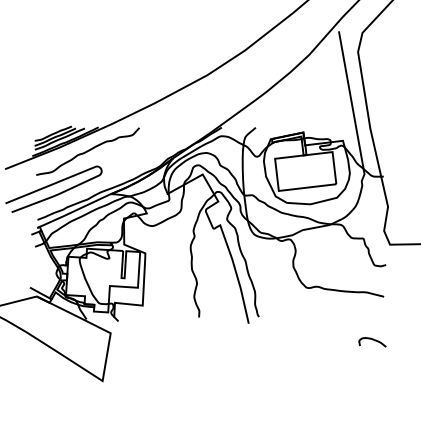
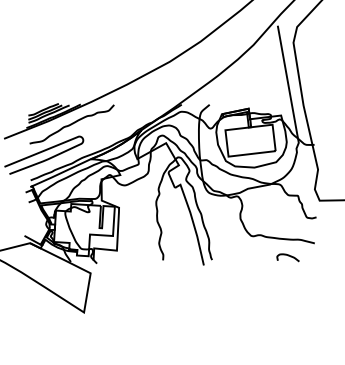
curve: (372, 340) -> (288, 256), moved

